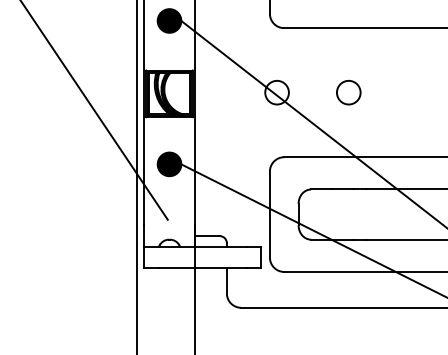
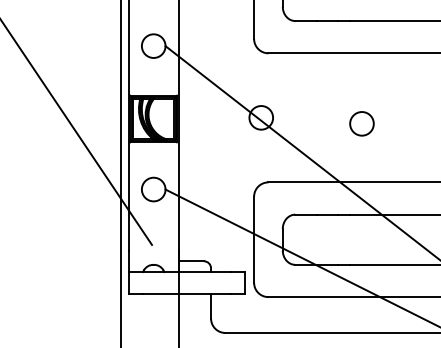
fill: (169, 20) -> (153, 45), removed
circle: (348, 92) -> (361, 123), moved
fill: (169, 164) -> (153, 189), removed

